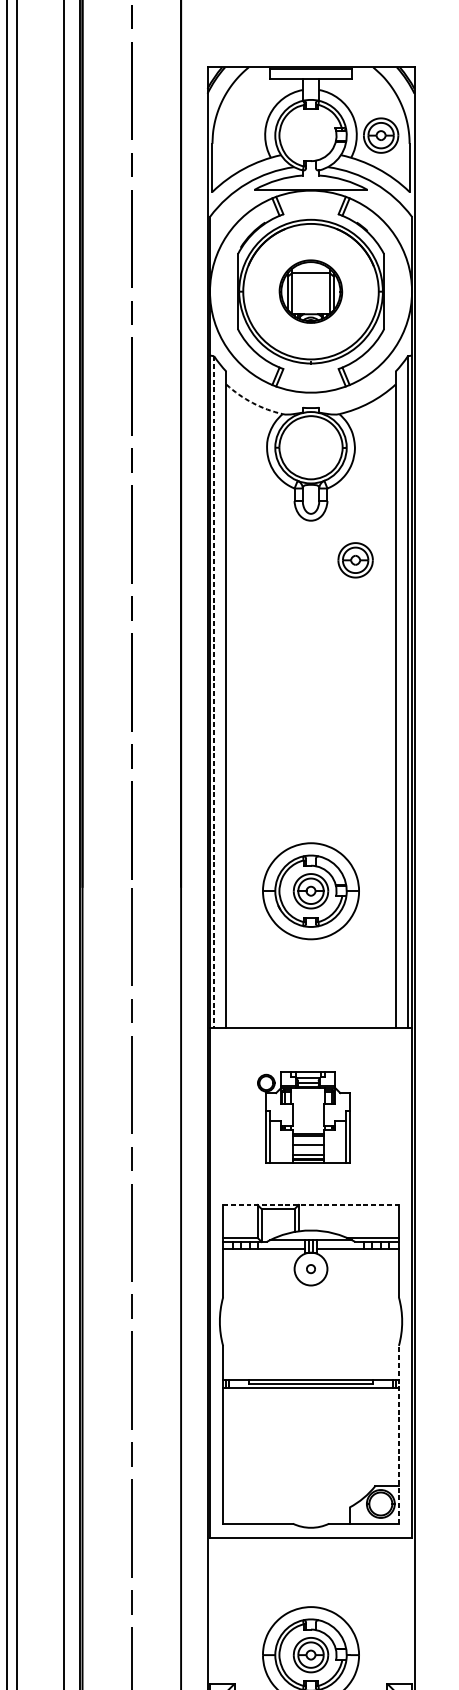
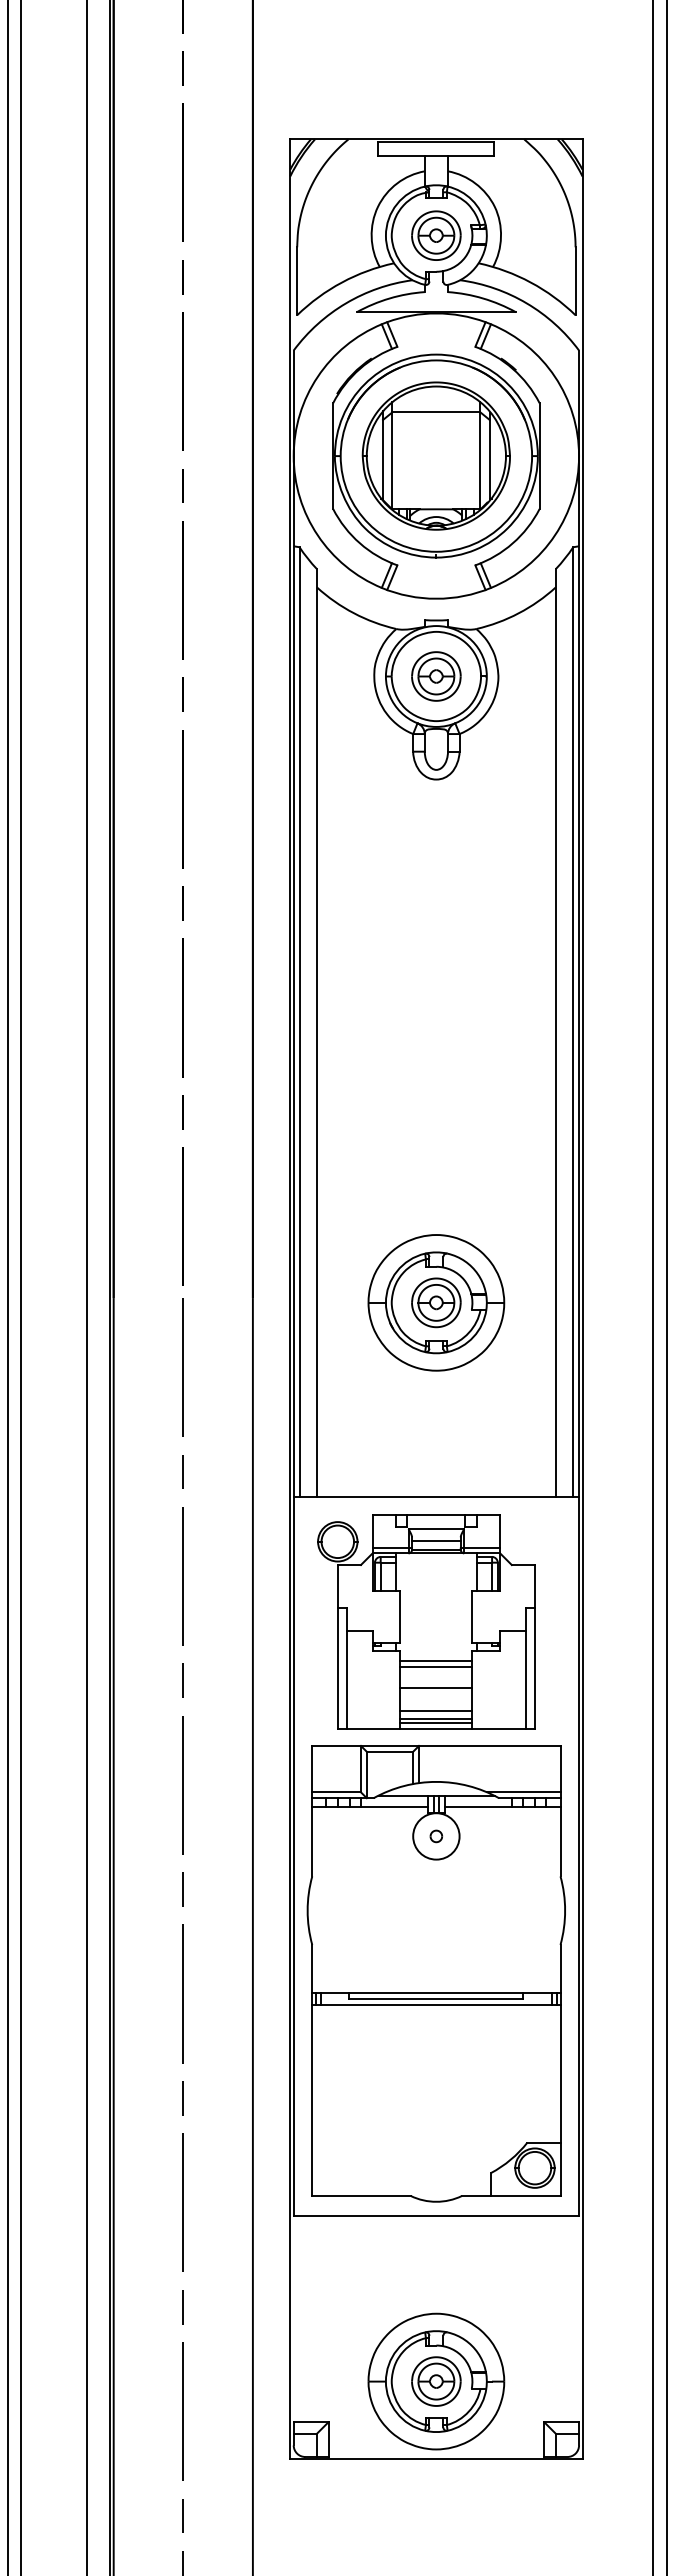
part: (381, 135) -> (436, 235), moved
part: (310, 291) -> (435, 455), size x1.67
arc: (252, 403) -> (353, 613), dashed -> solid
part: (355, 560) -> (436, 676), moved
line: (214, 692) -> (299, 1021), dashed -> solid
part: (304, 1116) -> (426, 1621), size x1.67
line: (311, 1204) -> (436, 1745), dashed -> solid
line: (398, 1434) -> (560, 2070), dashed -> solid

